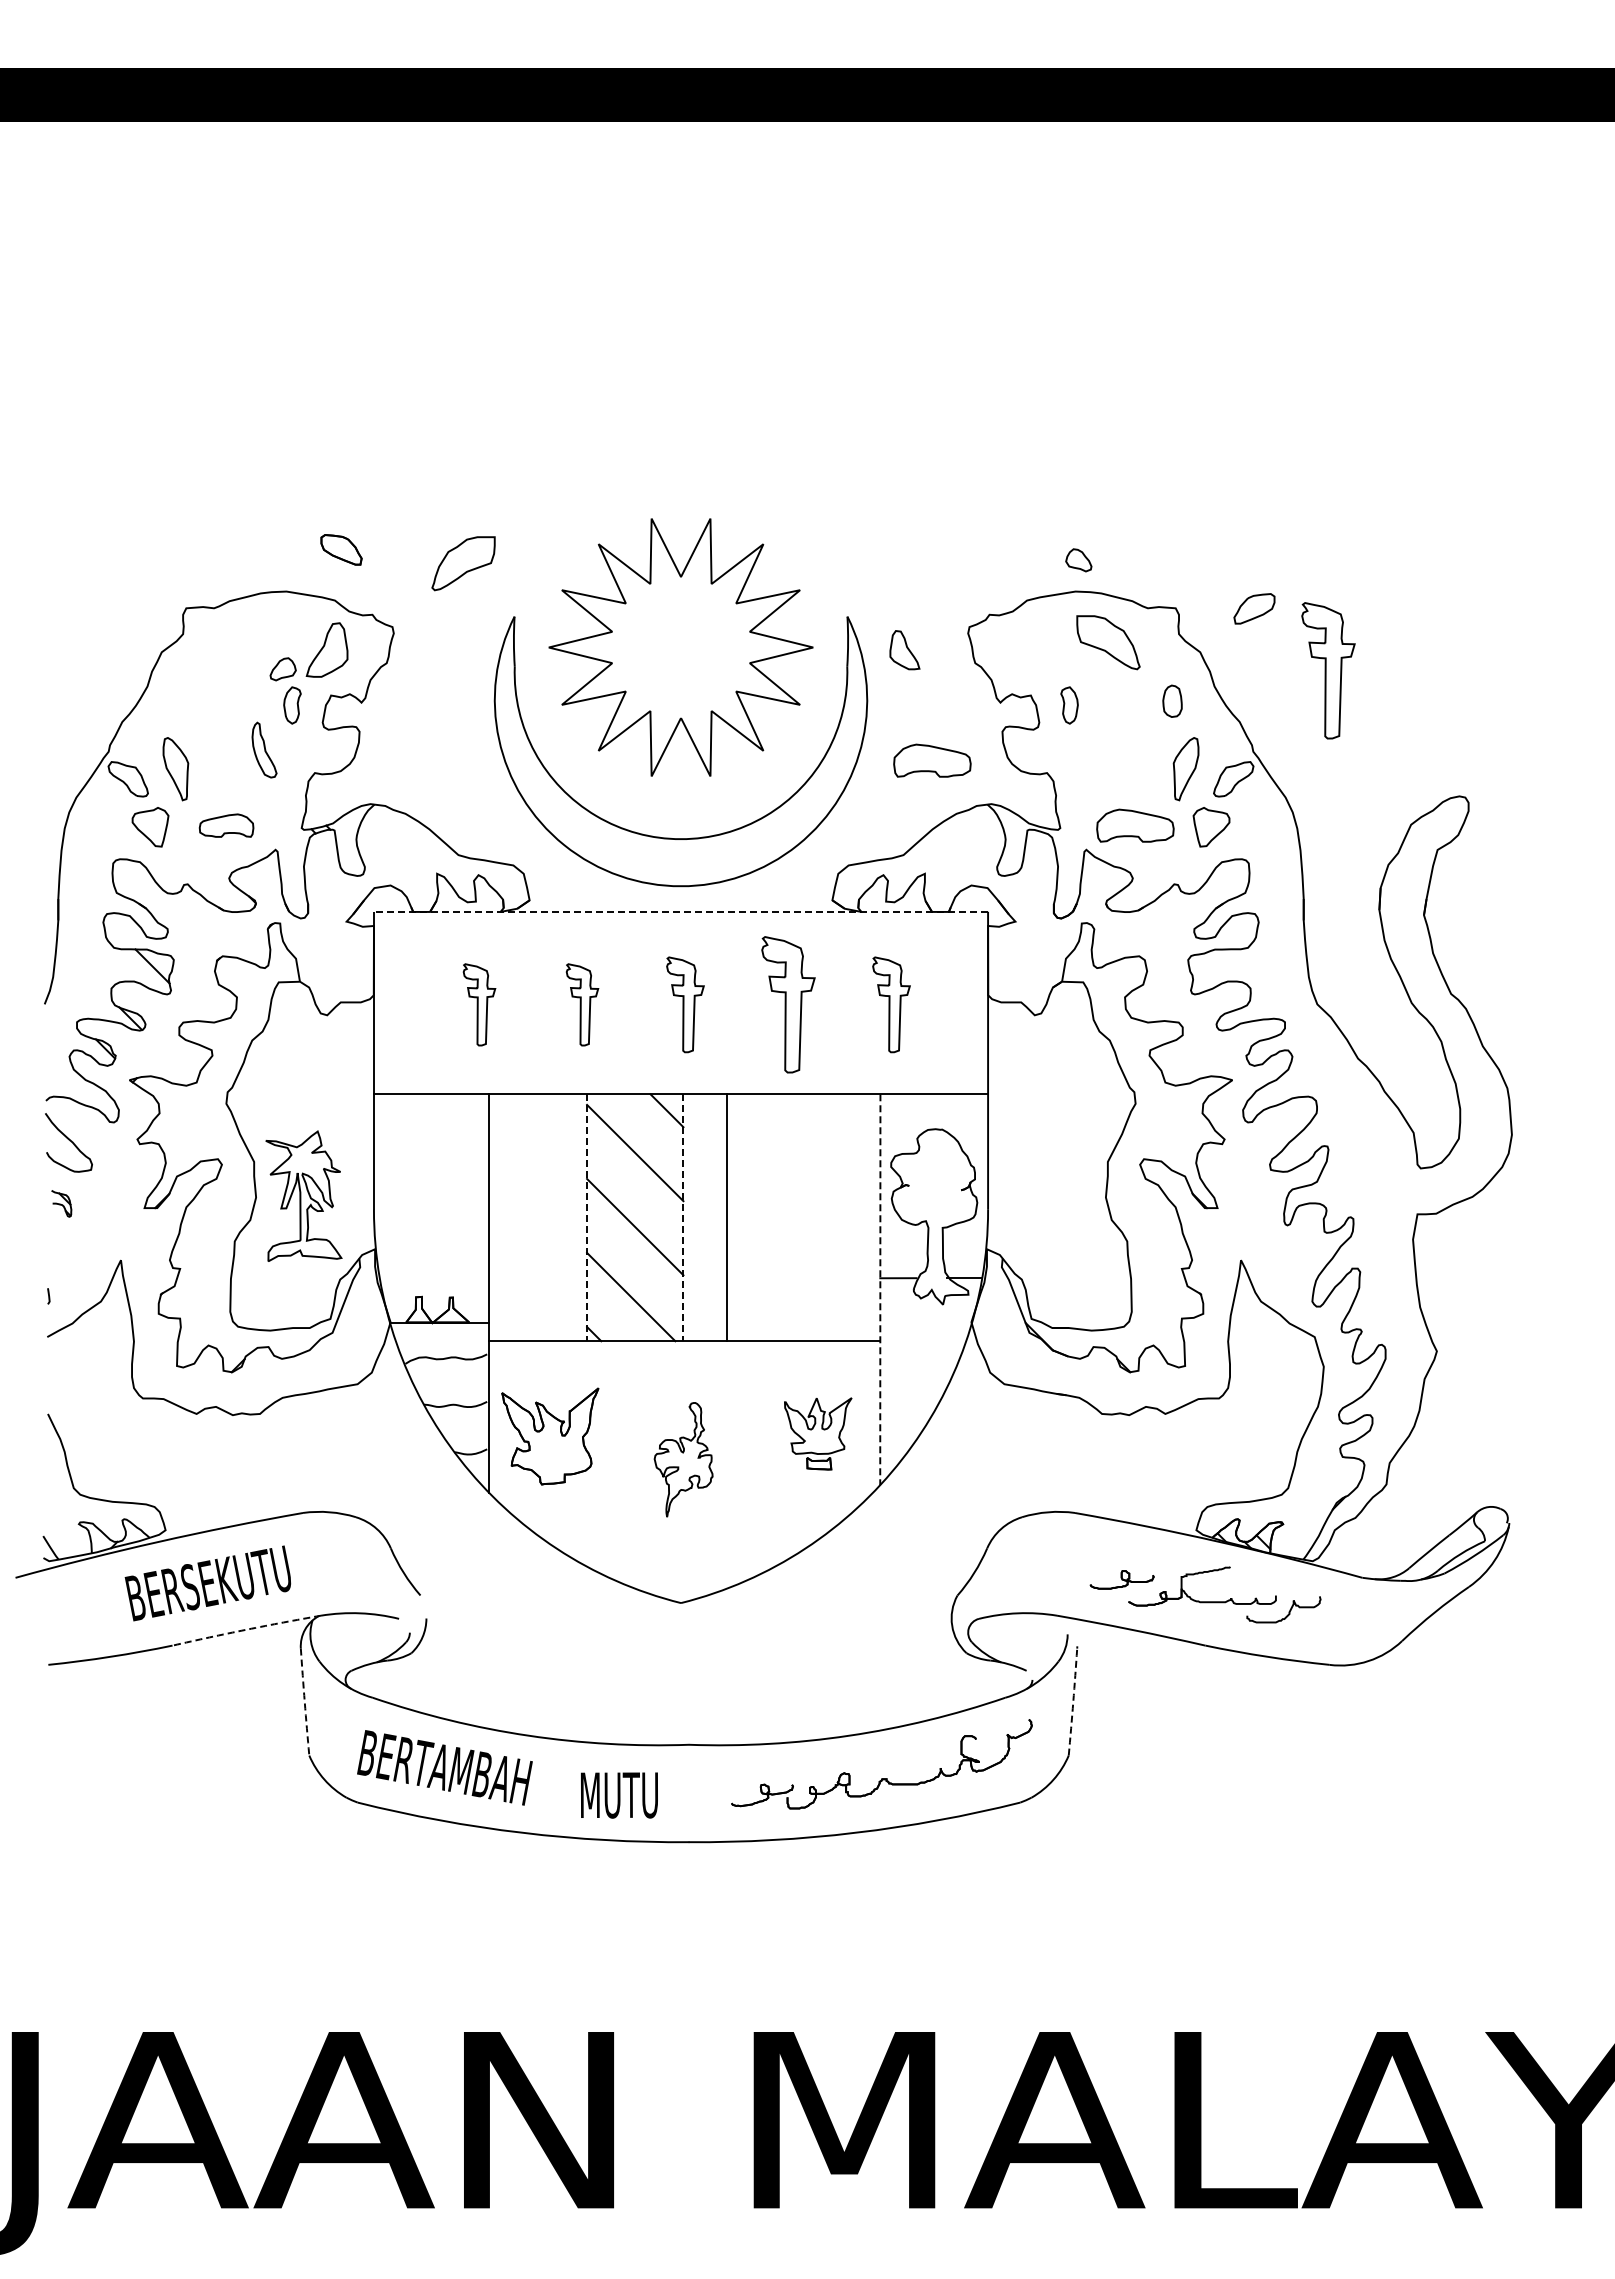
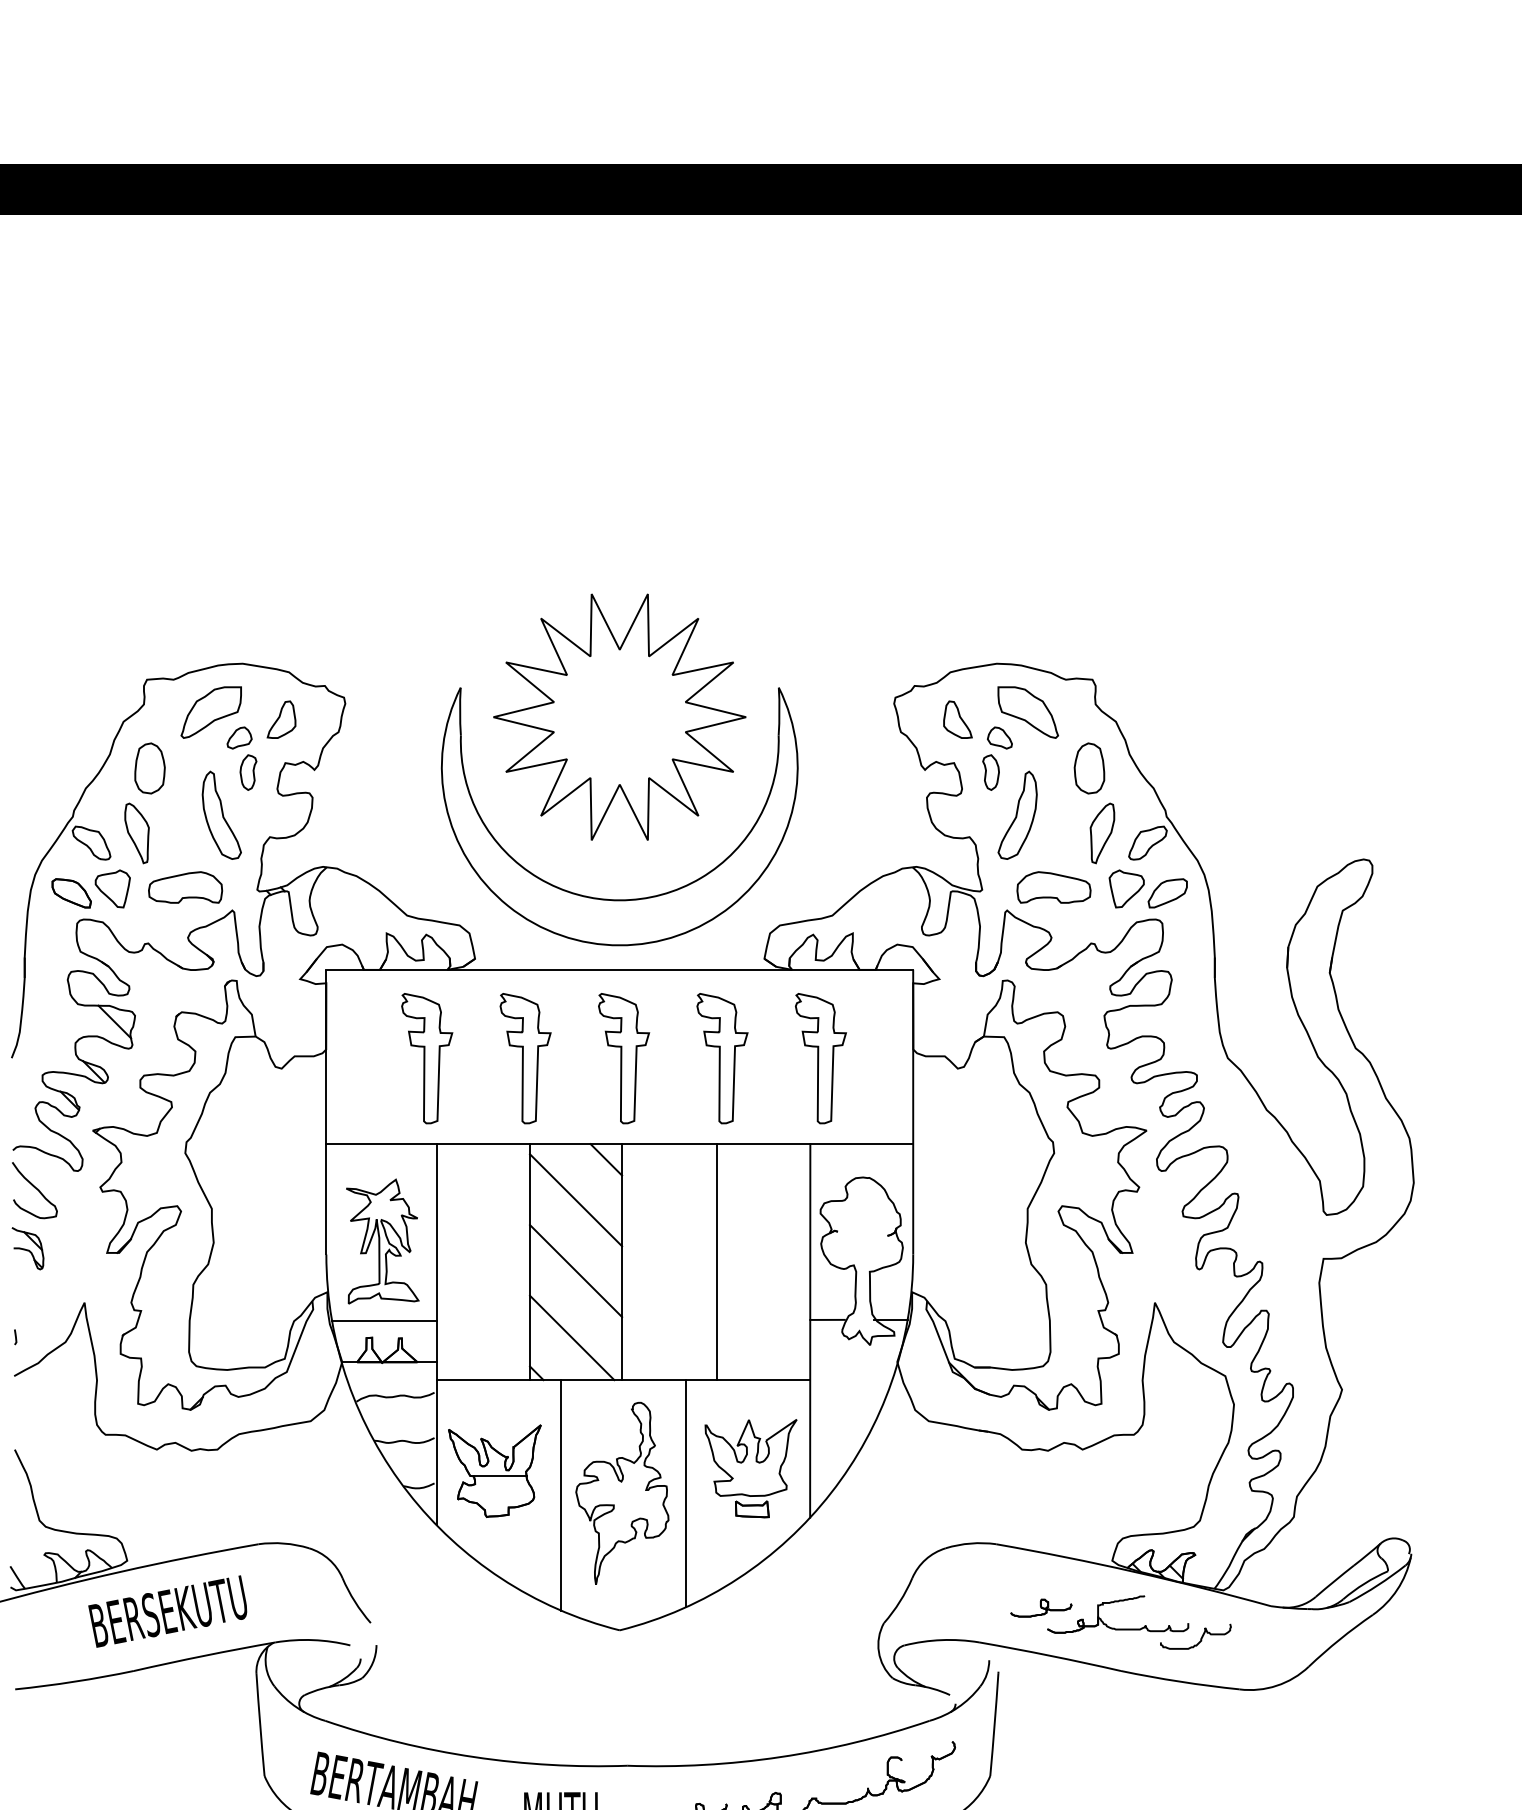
part: (341, 549) -> (71, 893), moved
part: (1078, 560) -> (999, 738), moved
part: (463, 563) -> (211, 712), moved
part: (1254, 608) -> (1167, 893), moved
part: (326, 650) -> (281, 720), size x0.71
part: (904, 650) -> (957, 720), moved
part: (1328, 670) -> (1238, 739), removed
part: (189, 701) -> (150, 768), added
part: (1172, 701) -> (1089, 768), size x1.67
part: (264, 749) -> (221, 814), size x1.67
part: (1097, 749) -> (1017, 814), added
part: (932, 760) -> (860, 825), removed
part: (226, 825) -> (185, 887), size x1.43
line: (680, 911) -> (619, 969), dashed -> solid
part: (479, 1004) -> (427, 1058), size x1.67
part: (582, 1004) -> (525, 1058), size x1.67
part: (685, 1004) -> (624, 1058), size x1.43
part: (891, 1004) -> (820, 1058), size x1.43
part: (303, 1195) -> (382, 1240), moved
part: (61, 1203) -> (27, 1248), size x1.67
line: (726, 1217) -> (716, 1261), moved
line: (587, 1218) -> (530, 1262), dashed -> solid
line: (683, 1218) -> (622, 1262), dashed -> solid
line: (434, 1279) -> (384, 1321), added
line: (880, 1290) -> (810, 1331), dashed -> solid
part: (817, 1433) -> (750, 1468), size x1.43
line: (555, 1441) -> (499, 1475), added
part: (683, 1459) -> (622, 1493), size x1.67
line: (749, 1460) -> (685, 1494), added
line: (619, 1461) -> (560, 1495), added
arc: (246, 1629) -> (204, 1655), dashed -> solid
arc: (304, 1702) -> (259, 1725), dashed -> solid
arc: (1073, 1702) -> (994, 1725), dashed -> solid

